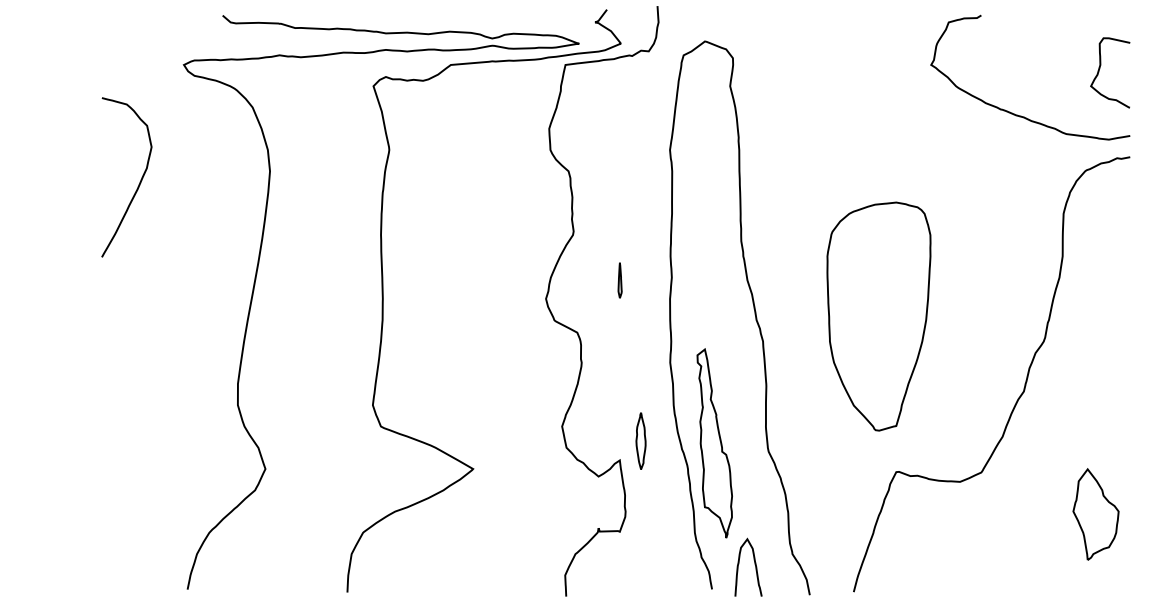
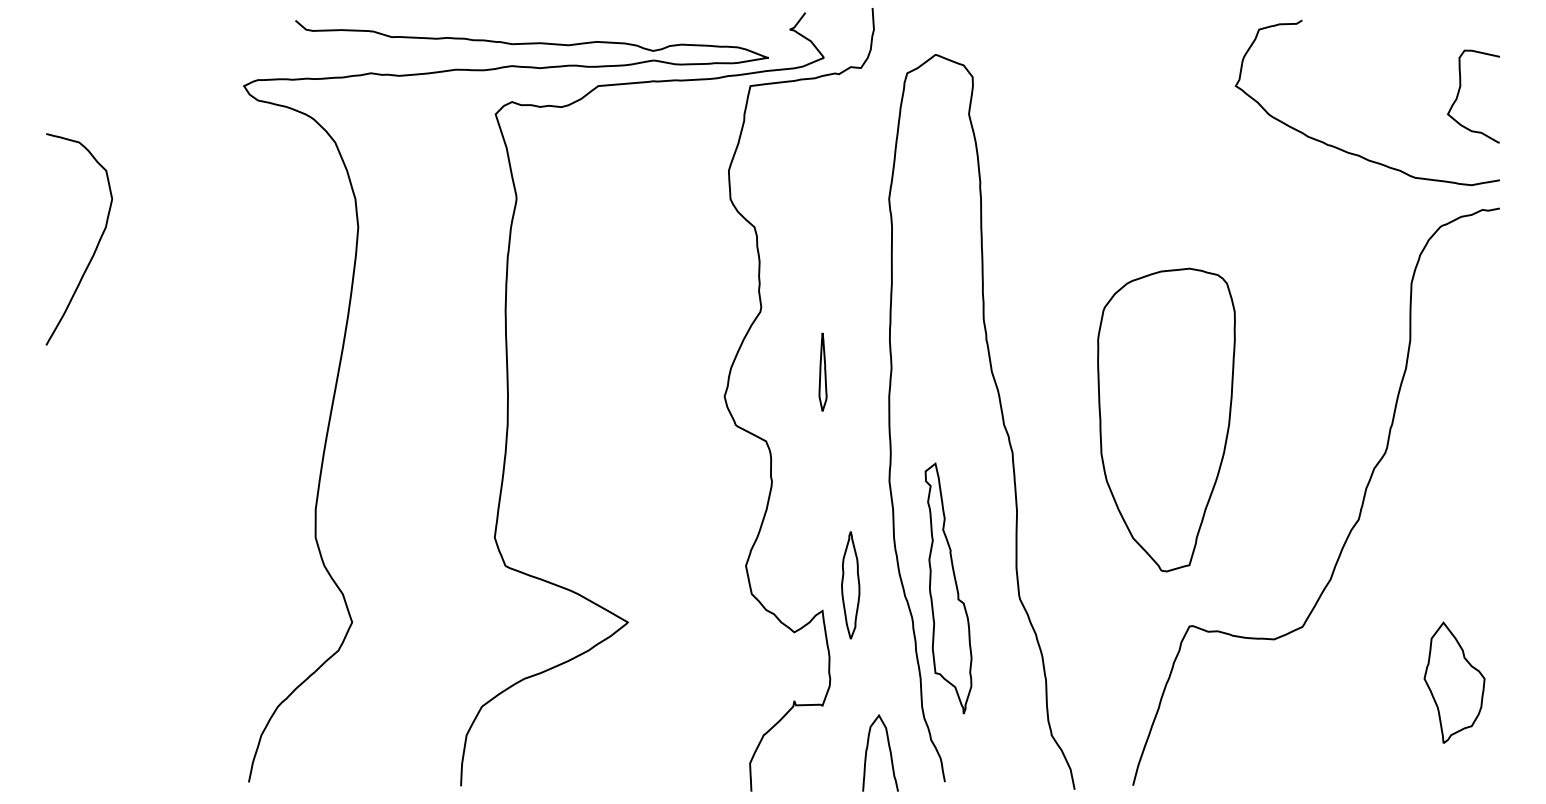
curve: (138, 184) -> (94, 248), moved
part: (619, 280) -> (822, 372), size x1.67
part: (640, 440) -> (849, 584), size x1.43
curve: (754, 564) -> (888, 749), moved

